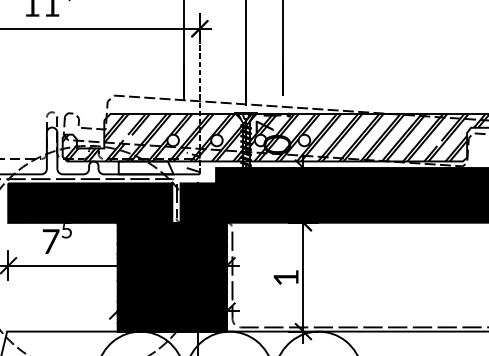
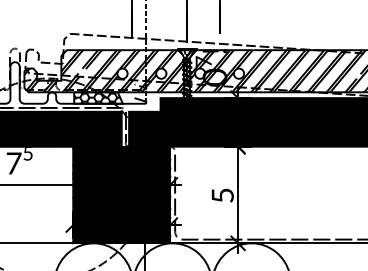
hatch: (145, 167) -> (97, 97), added
text: (285, 277) -> (222, 195), 1 -> 5

